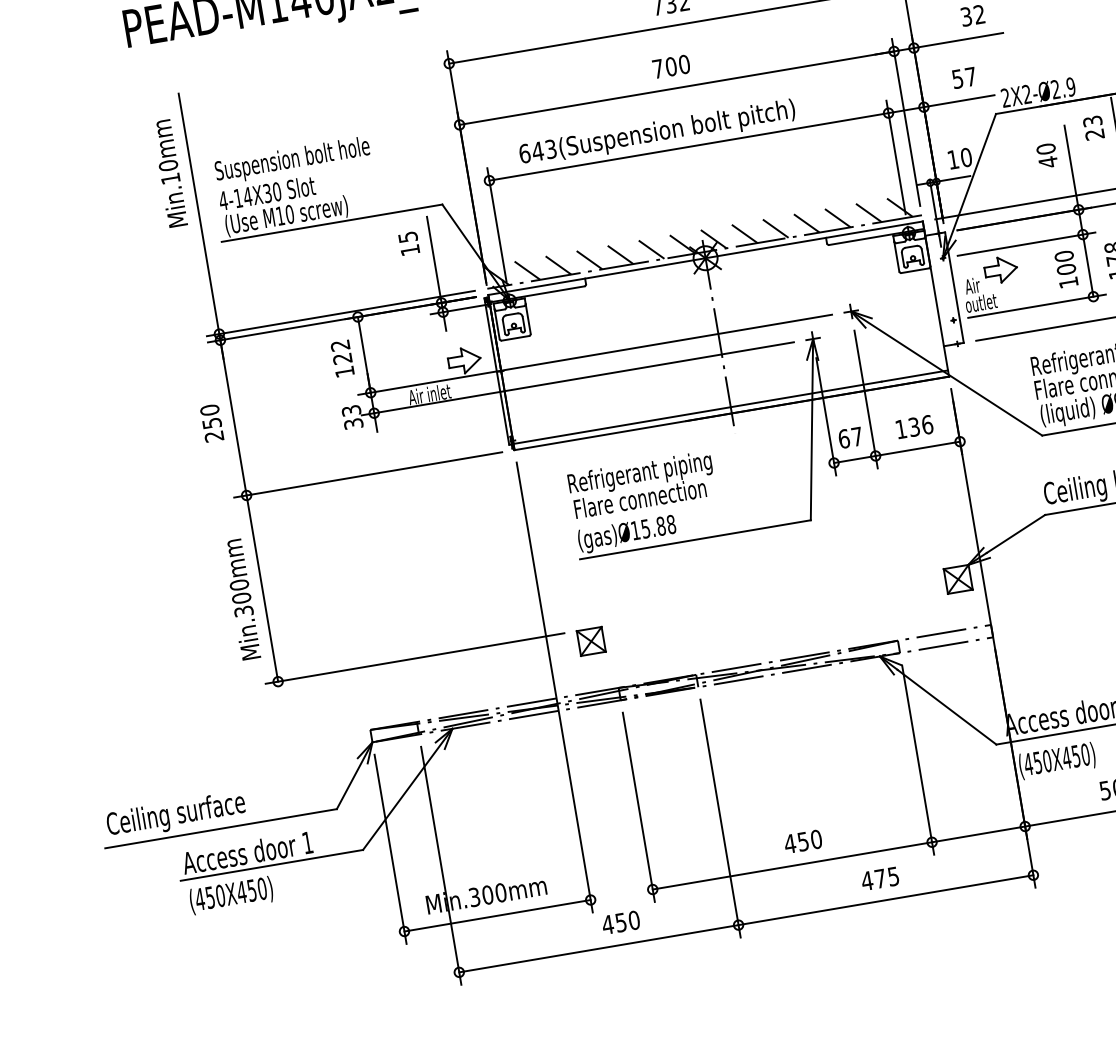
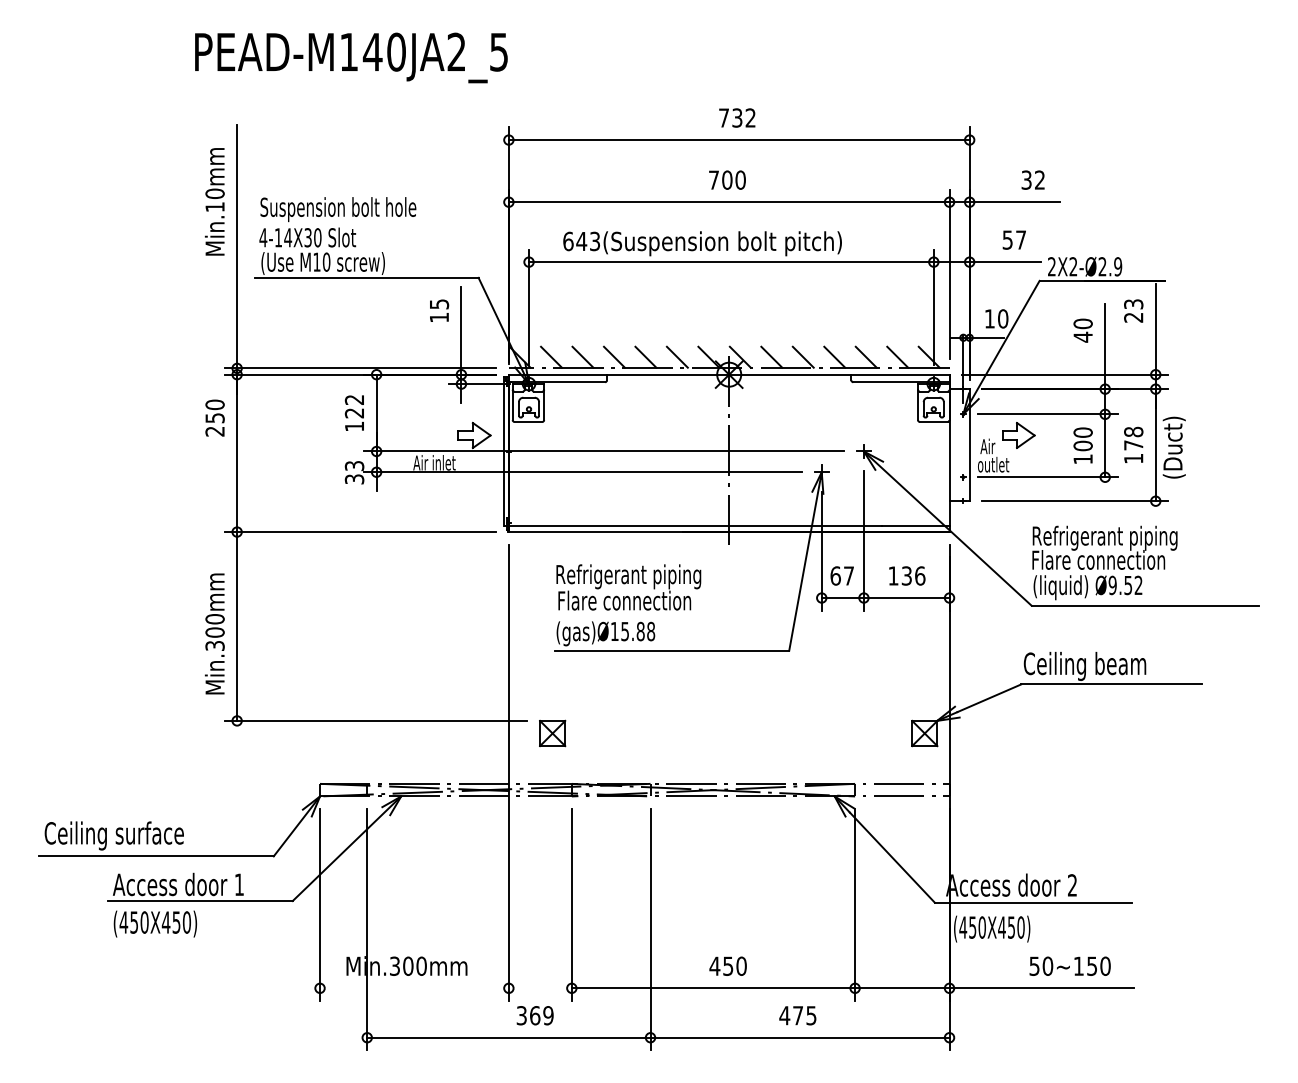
text: (211, 422) -> (214, 417), moved
line: (497, 915) -> (414, 988), removed
text: (620, 922) -> (534, 1015), 450 -> 369

